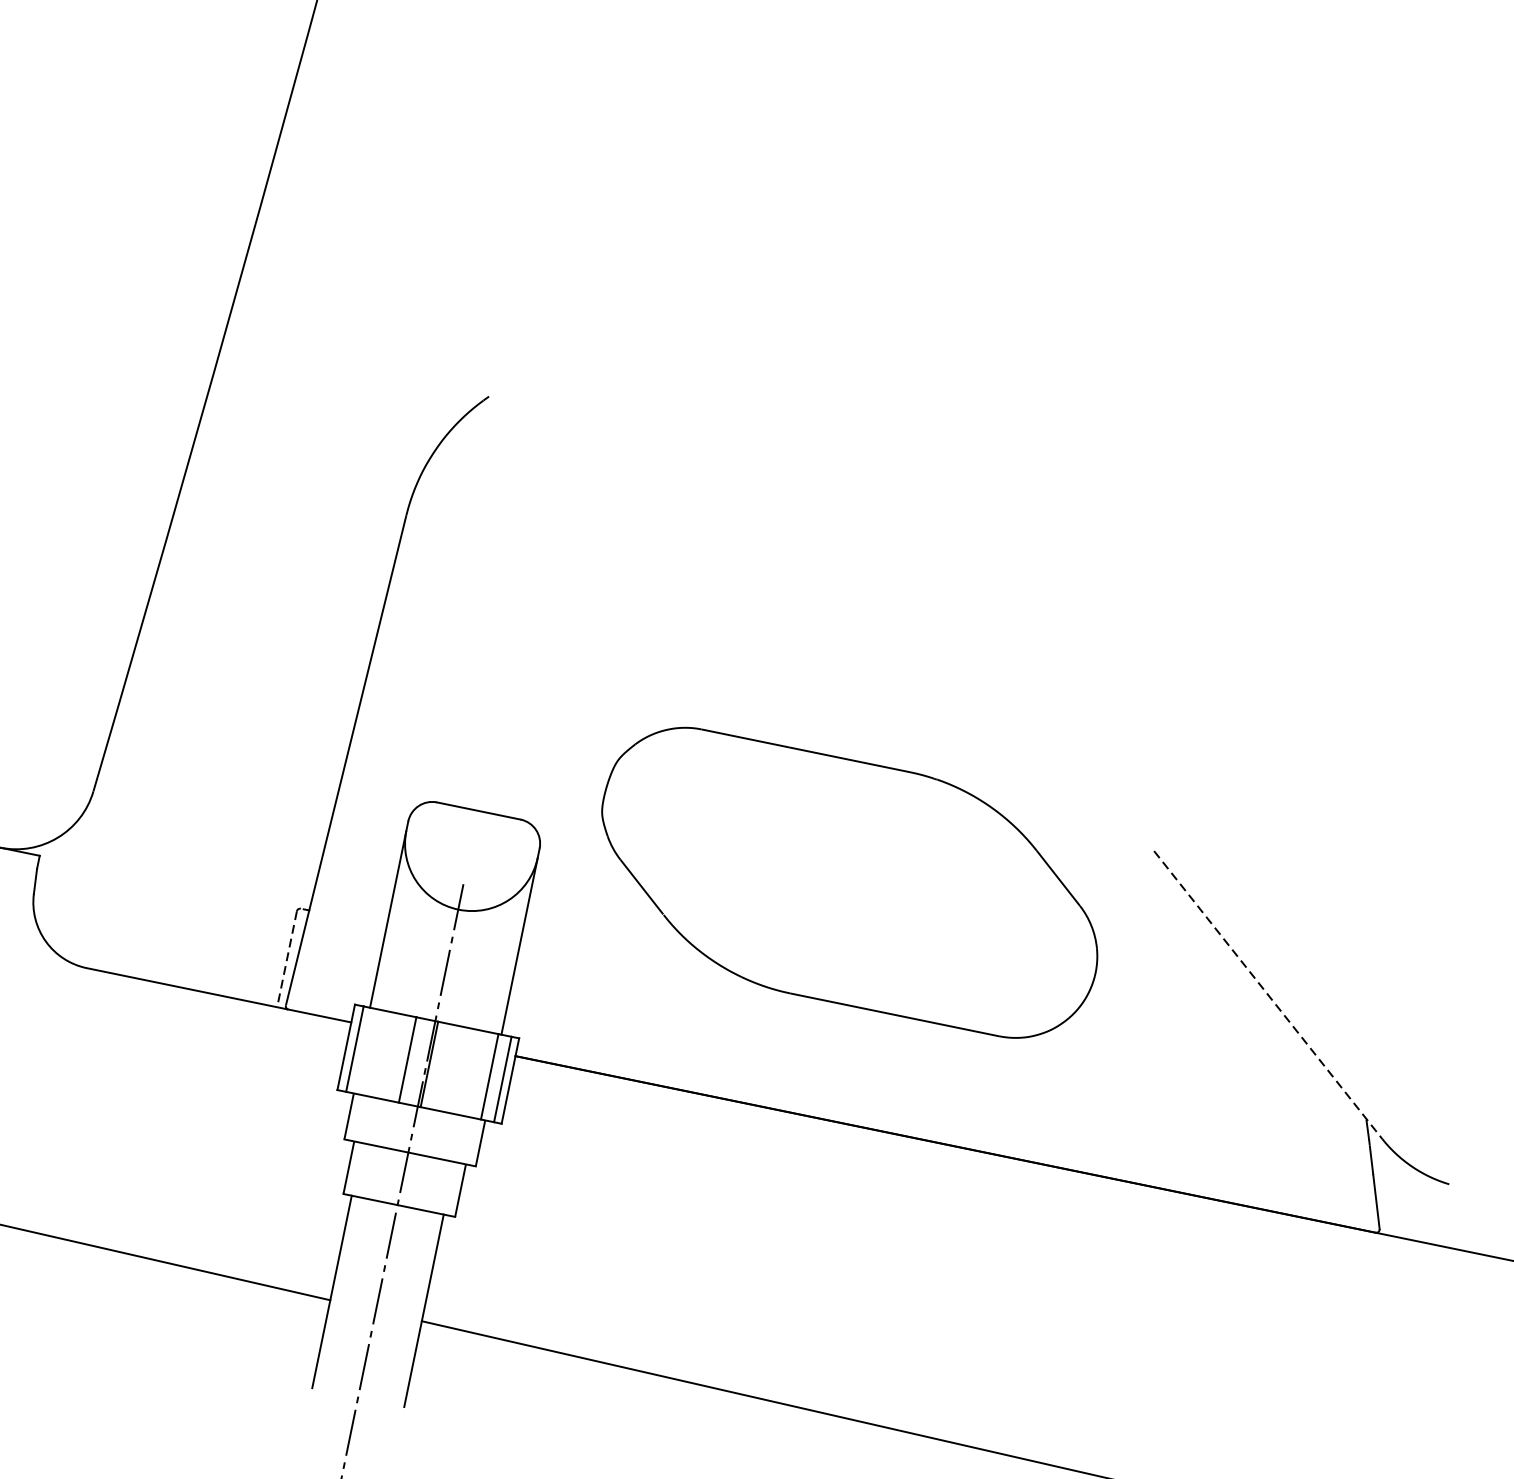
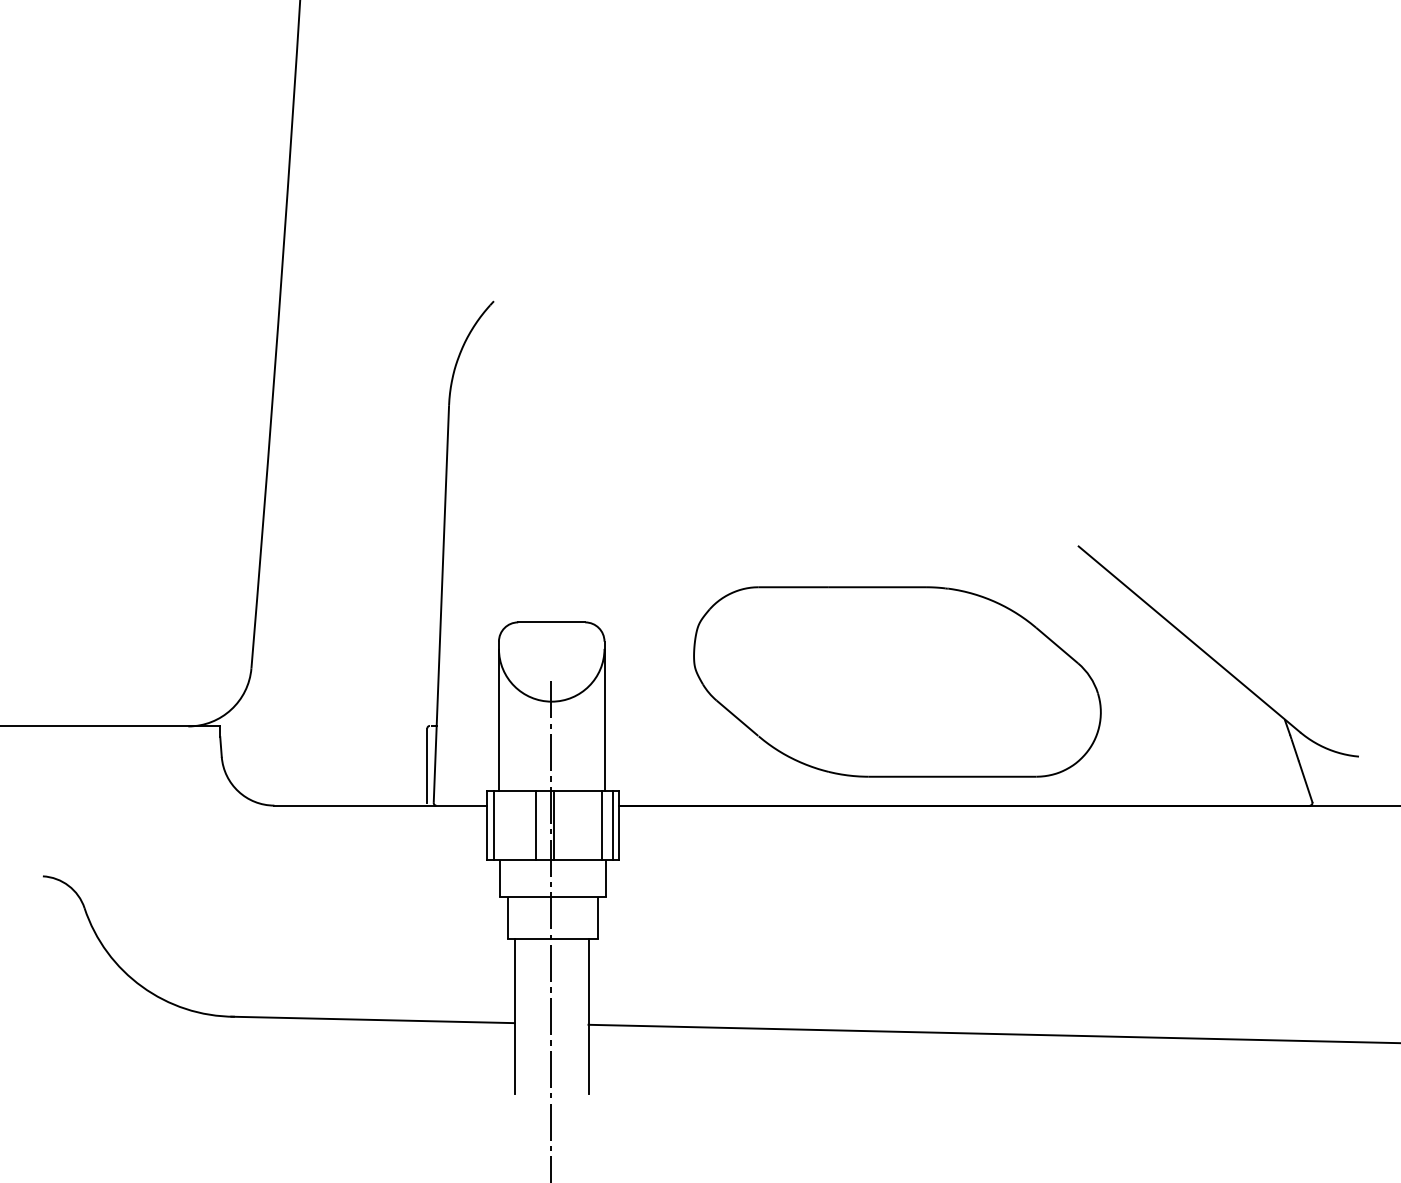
part: (850, 882) -> (897, 681), moved
line: (287, 958) -> (427, 766), dashed -> solid
line: (1268, 995) -> (1189, 639), dashed -> solid

